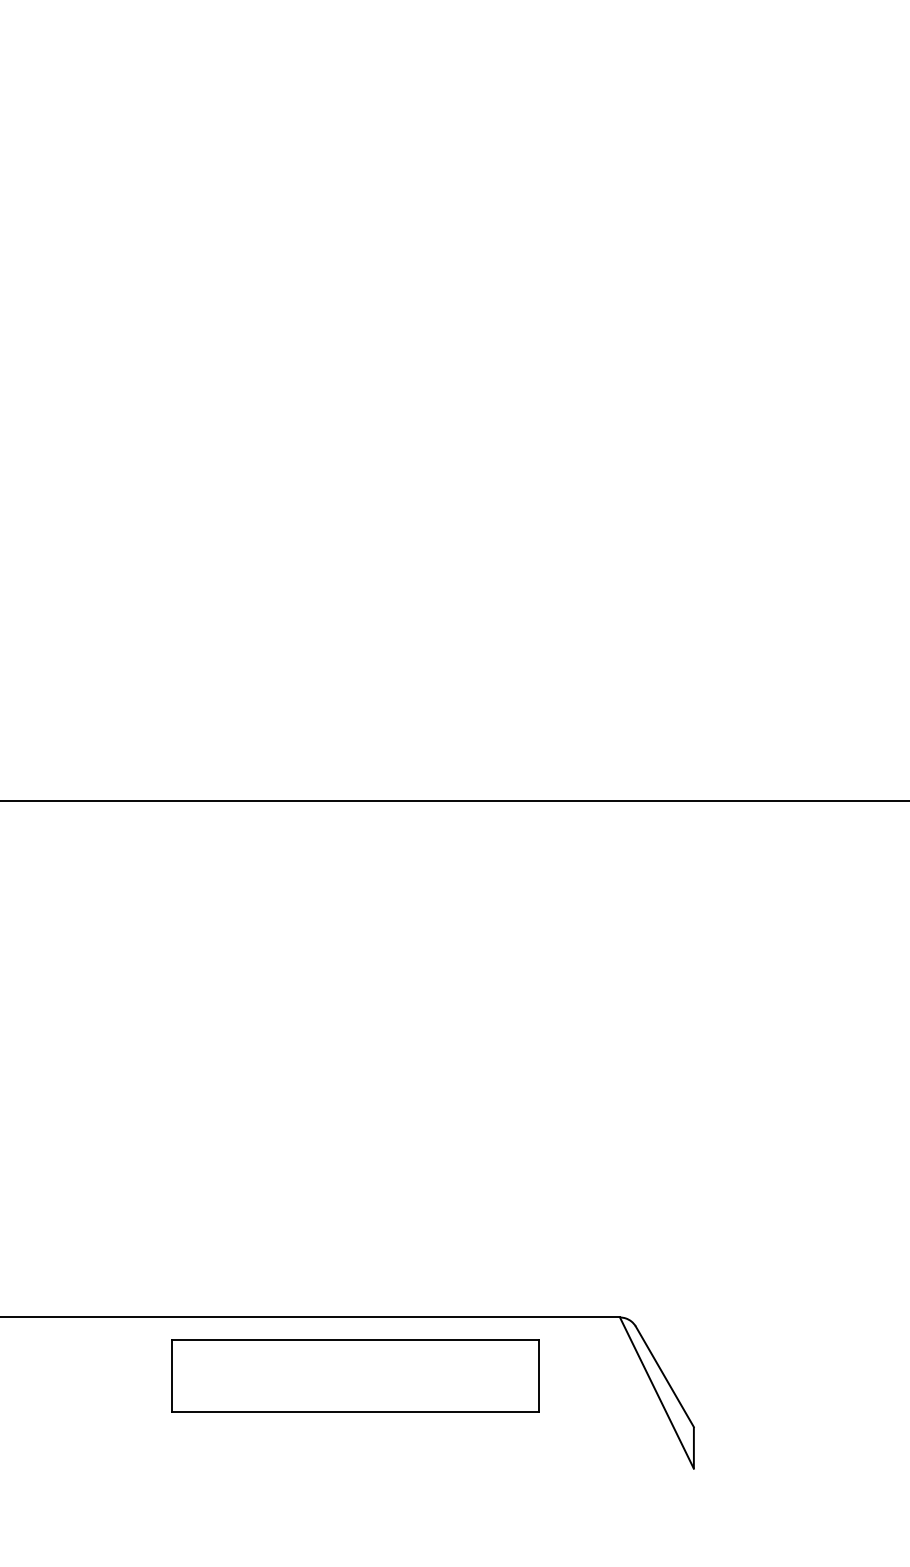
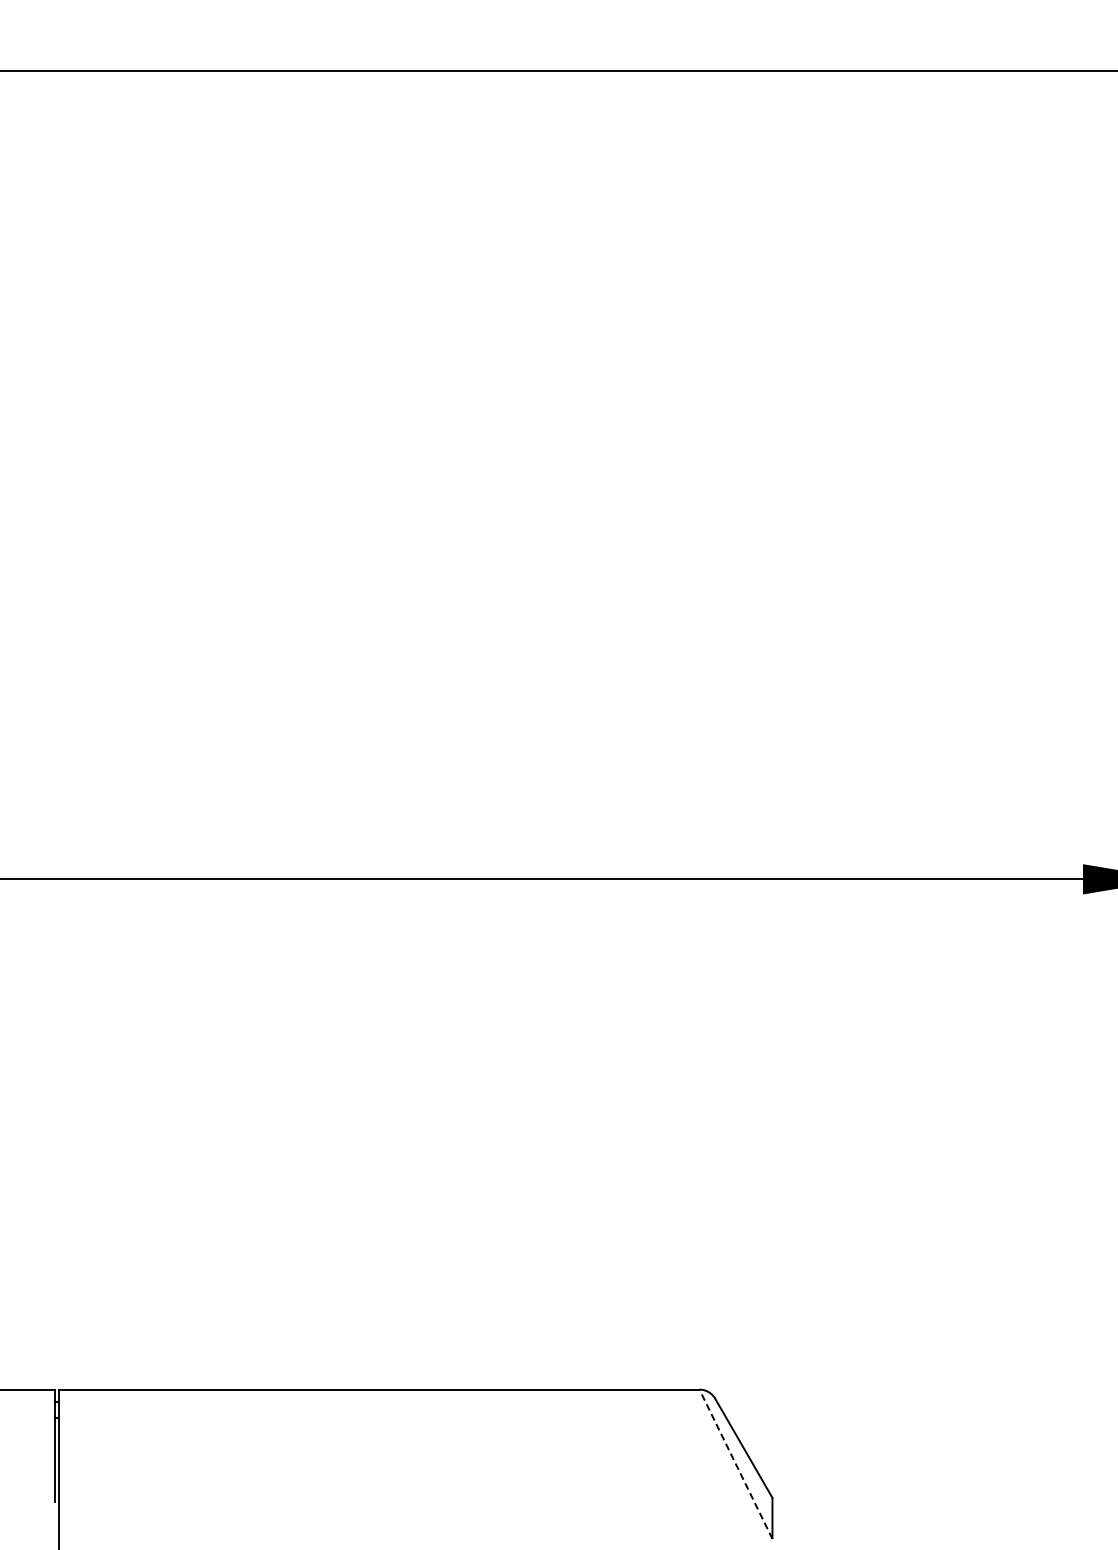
part: (355, 1376) -> (438, 1447), removed
line: (656, 1392) -> (735, 1463), solid -> dashed

